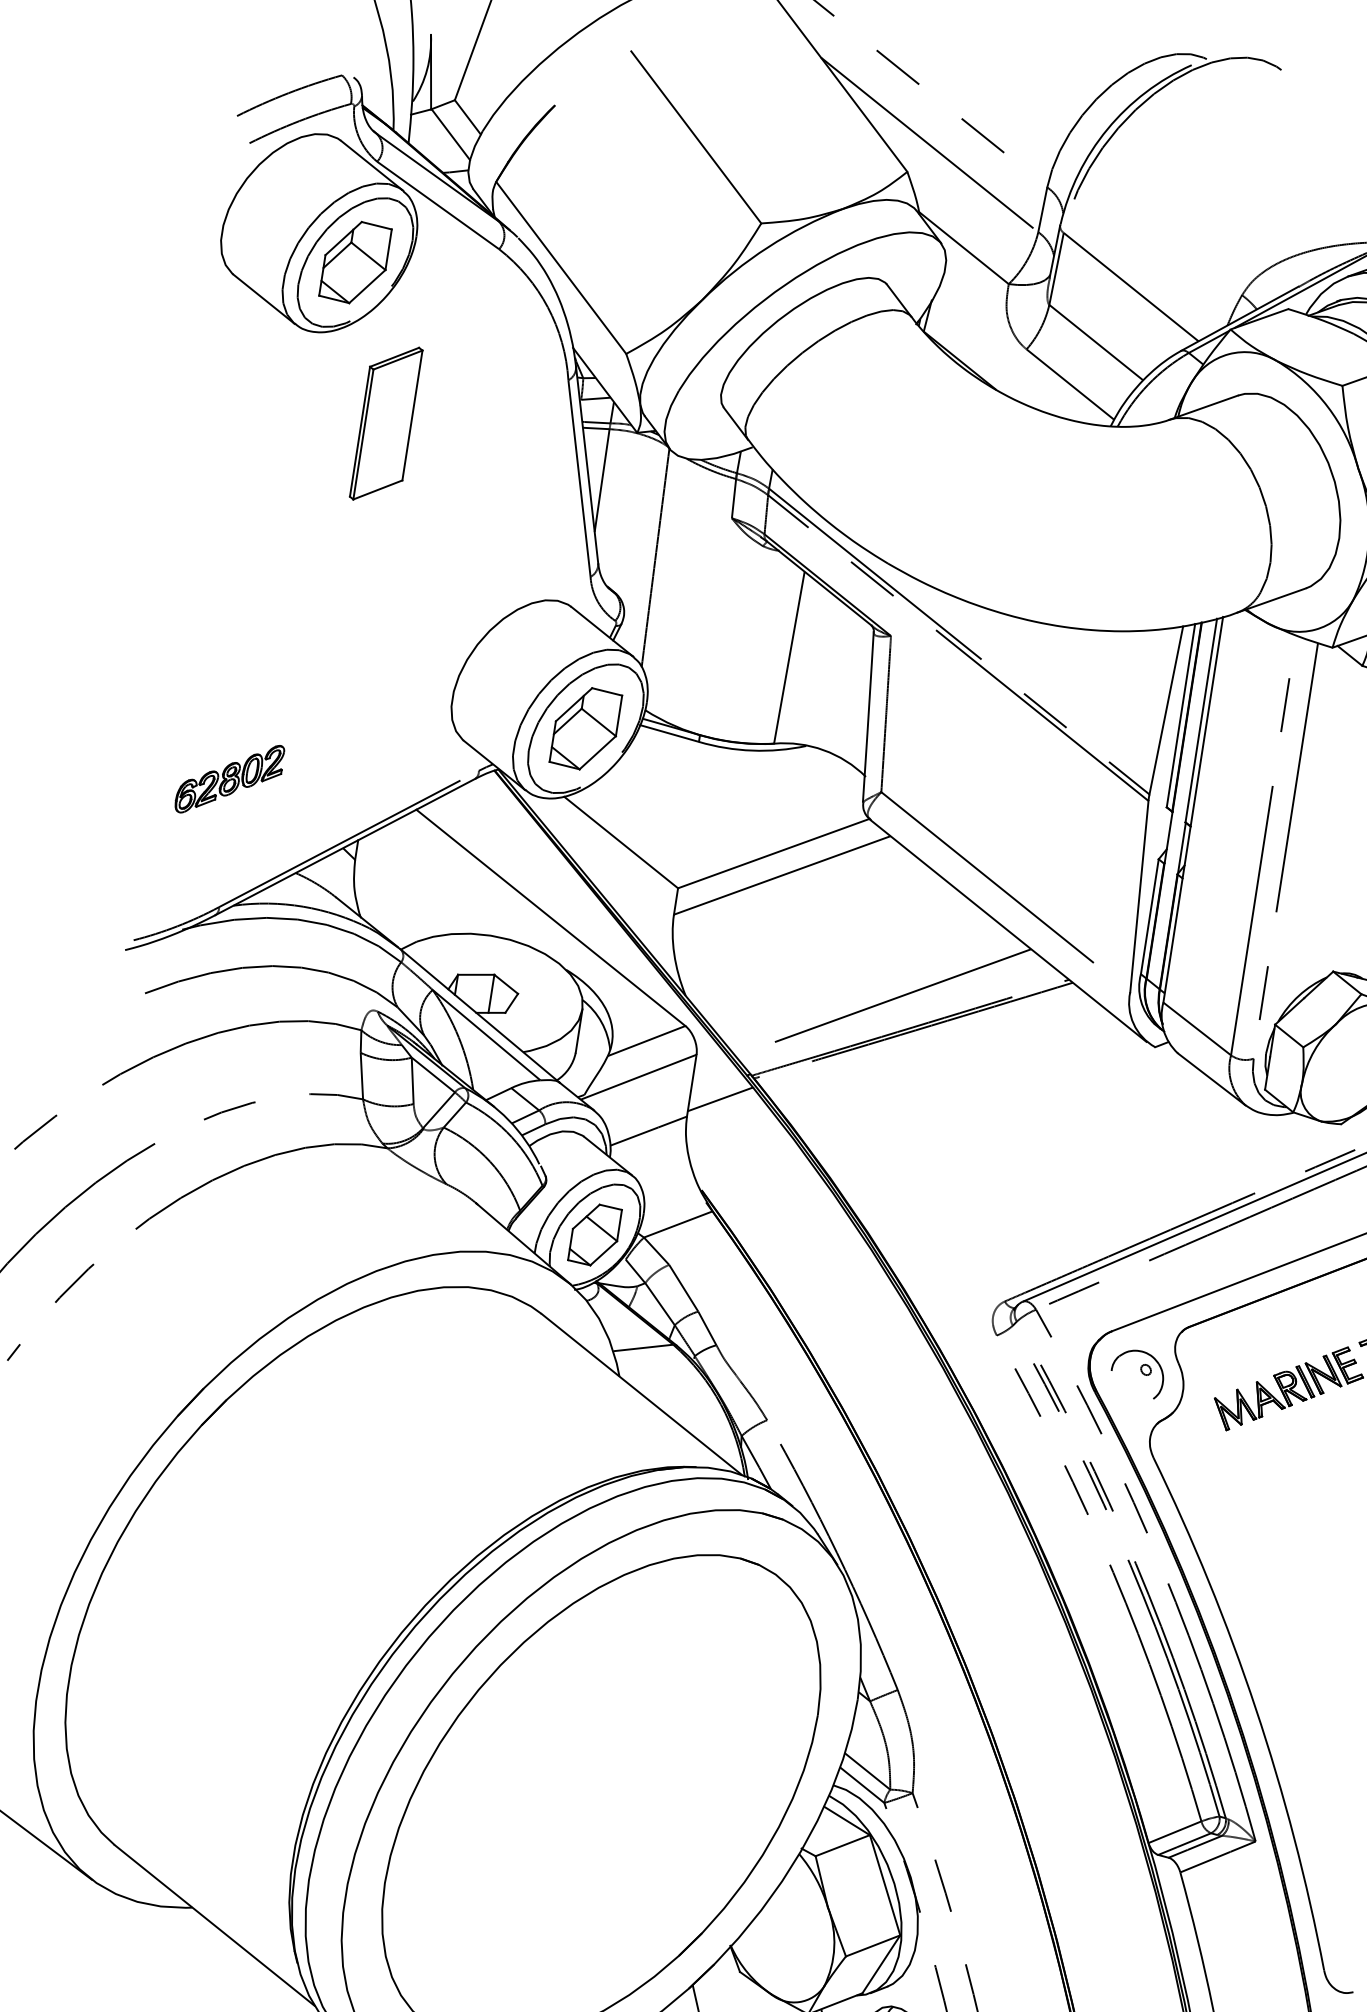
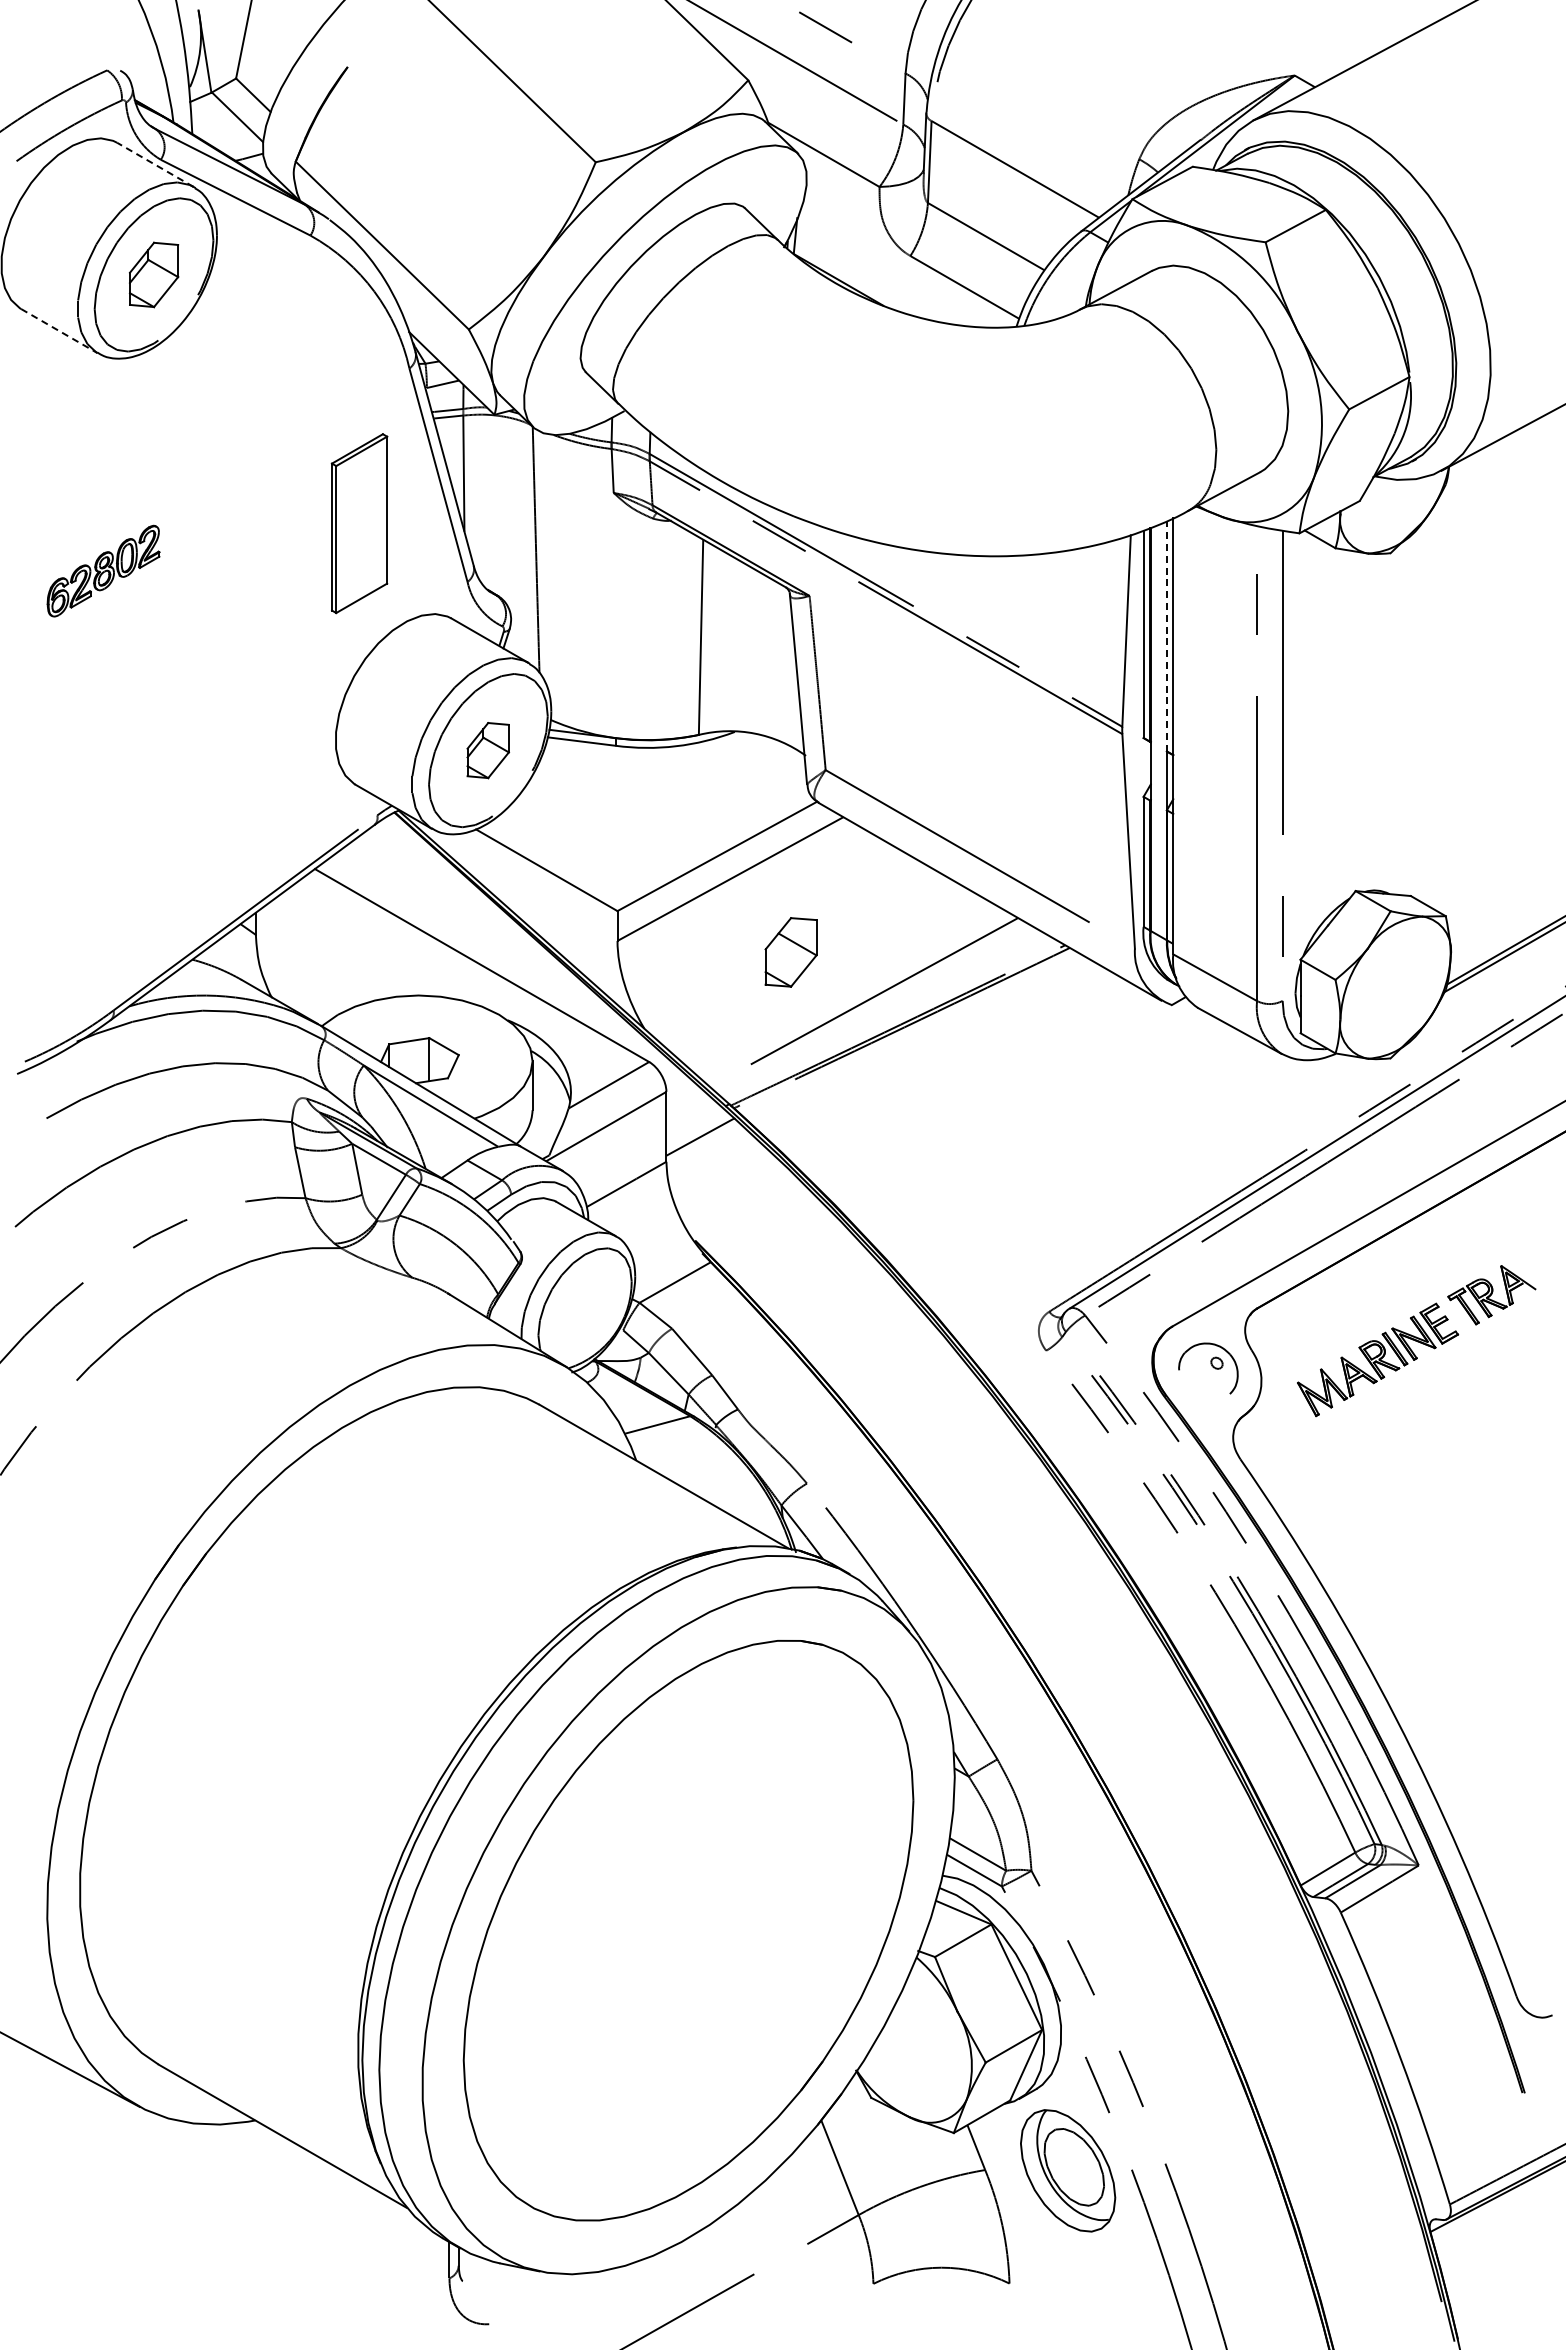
line: (370, 165) -> (154, 164), solid -> dashed
part: (355, 262) -> (153, 274), size x0.7
line: (264, 299) -> (59, 331), solid -> dashed
part: (386, 423) -> (359, 523), moved
line: (1201, 719) -> (1166, 635), solid -> dashed
part: (585, 728) -> (487, 750), size x0.6
part: (229, 778) -> (103, 570), moved
part: (594, 1235) -> (790, 952), moved

